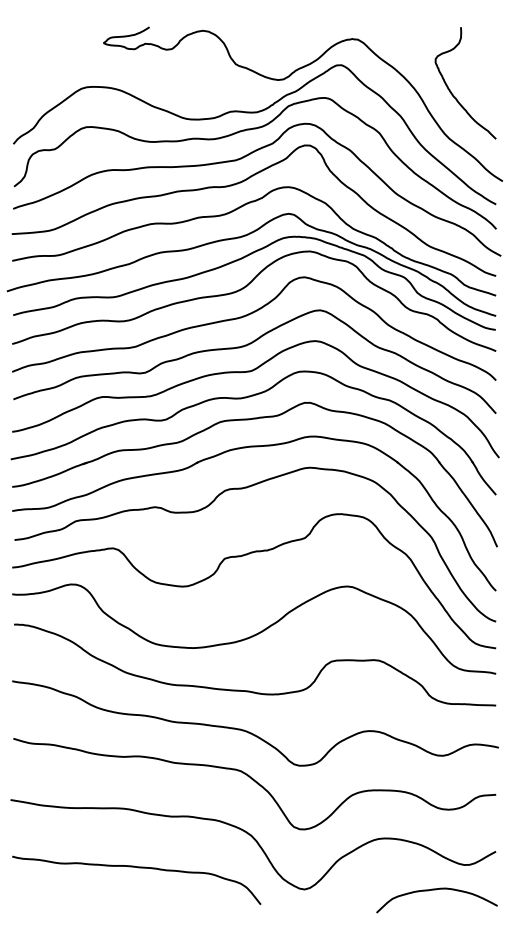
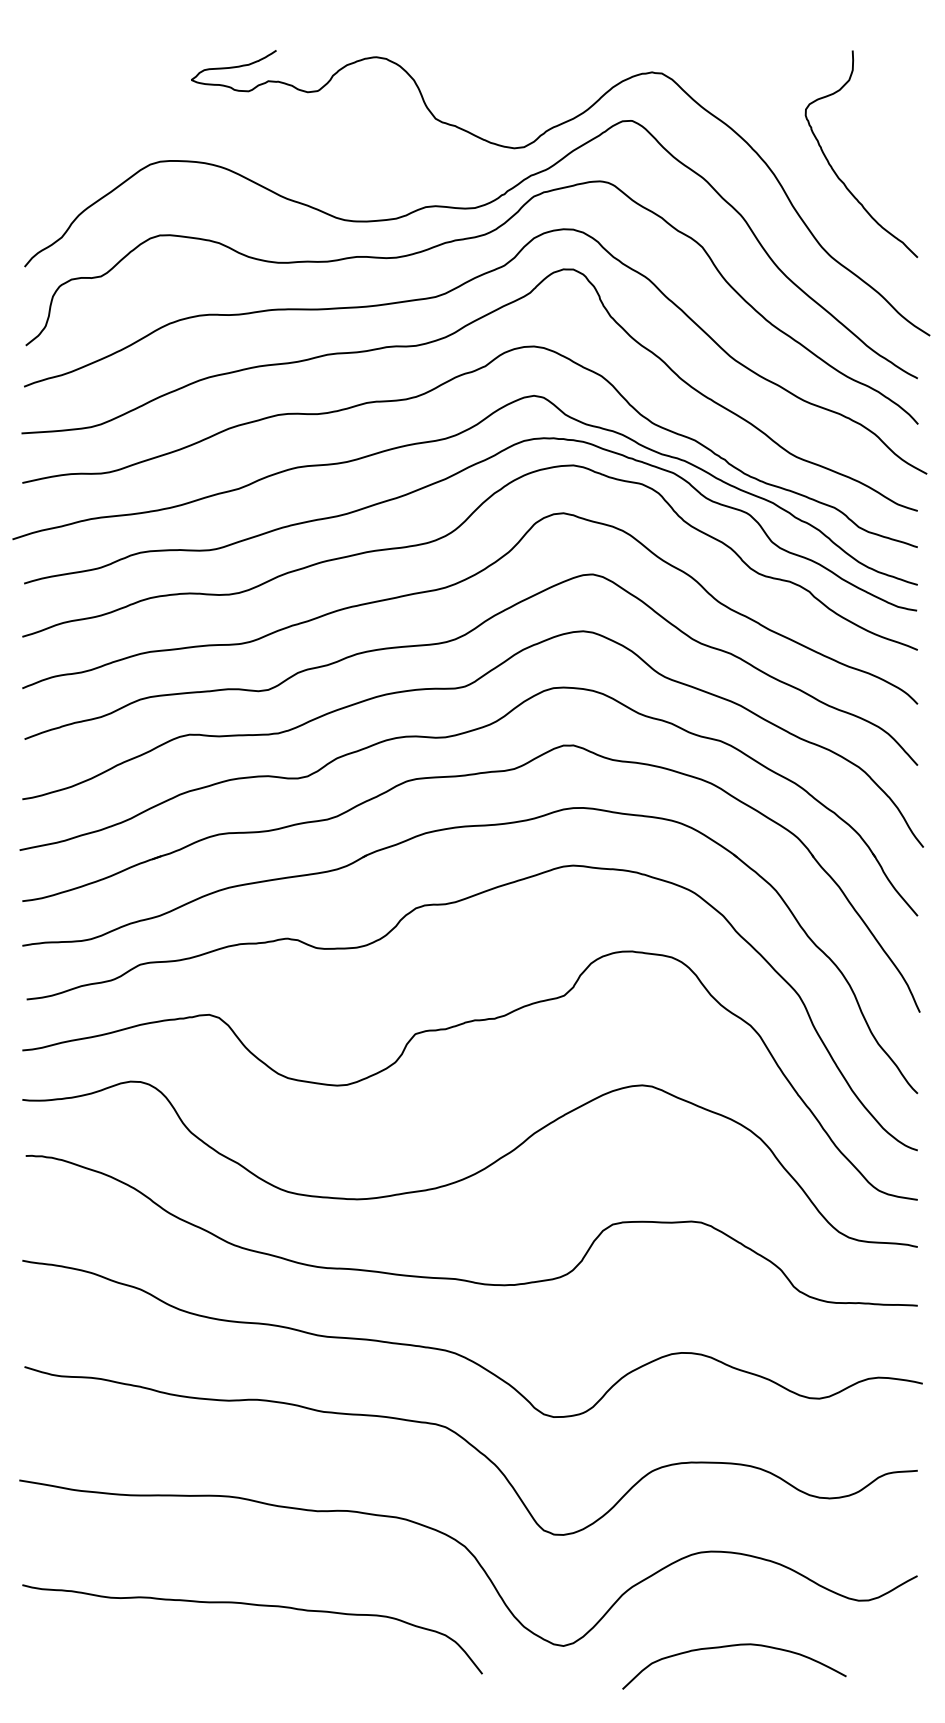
curve: (436, 890) -> (733, 1647), moved

